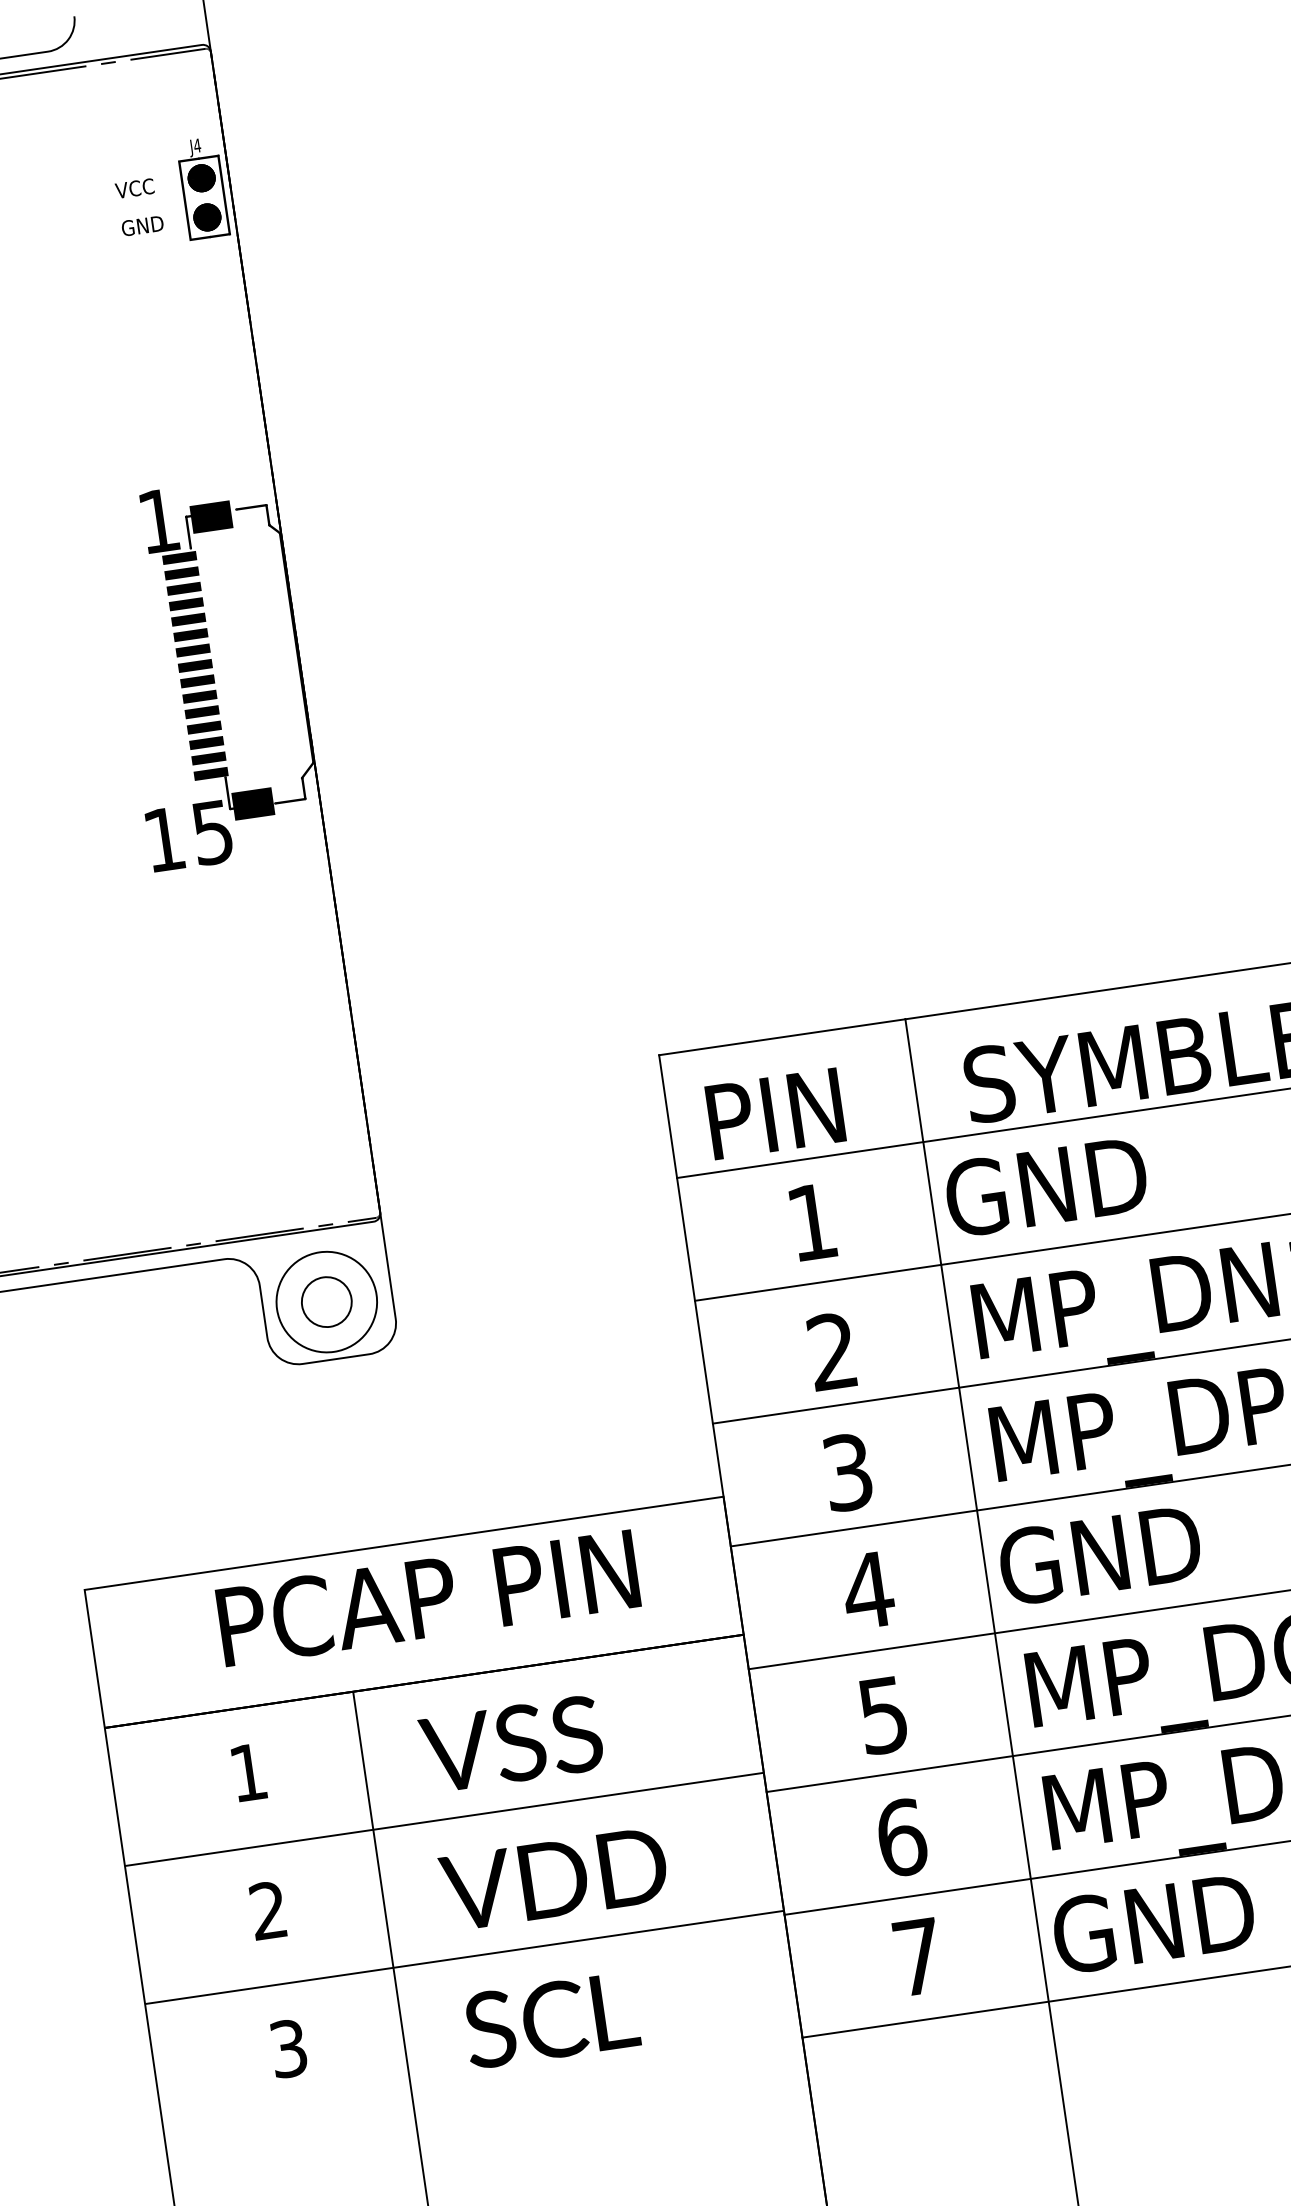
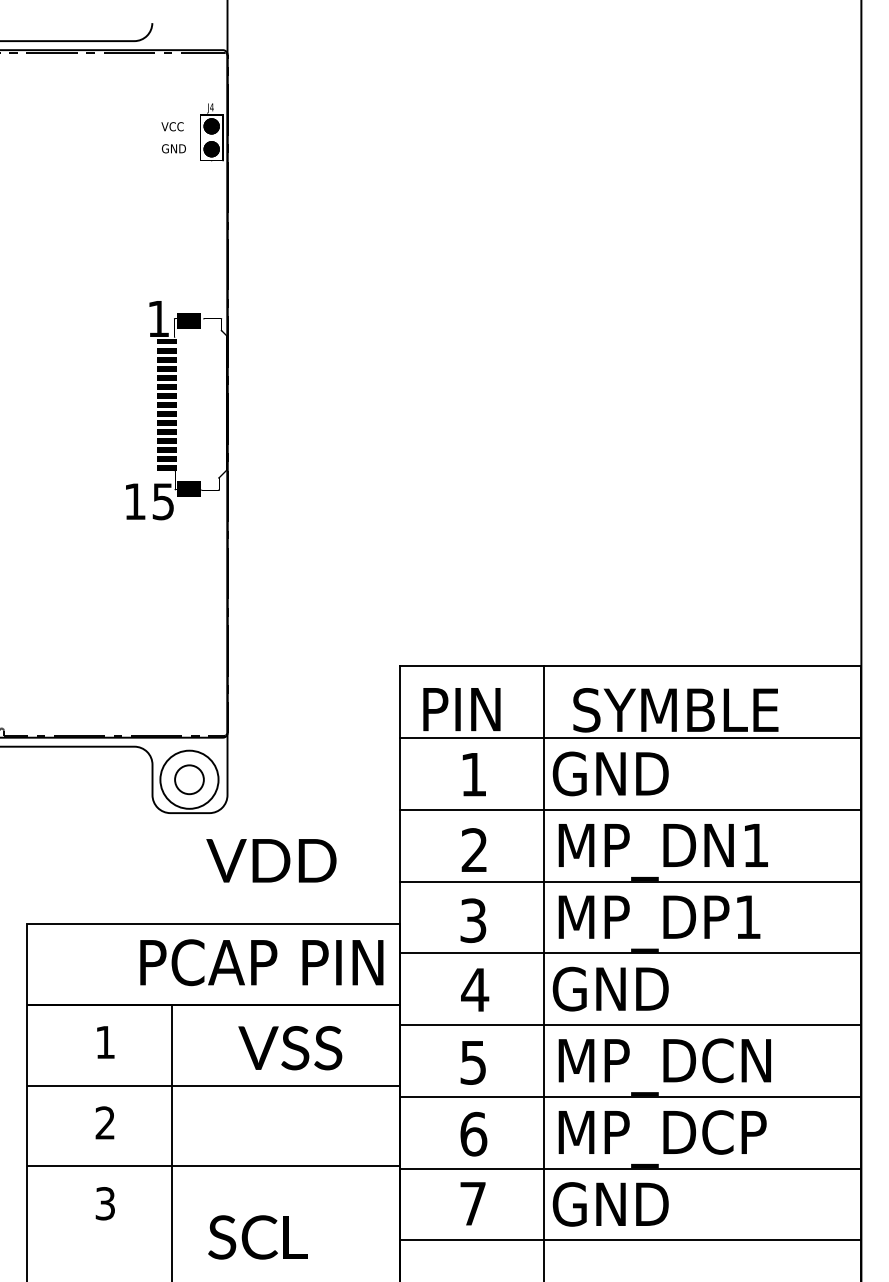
text: (427, 1598) -> (261, 962), moved
text: (512, 1744) -> (290, 1048), moved
text: (554, 1878) -> (271, 860), moved
text: (550, 2020) -> (257, 1237), moved

